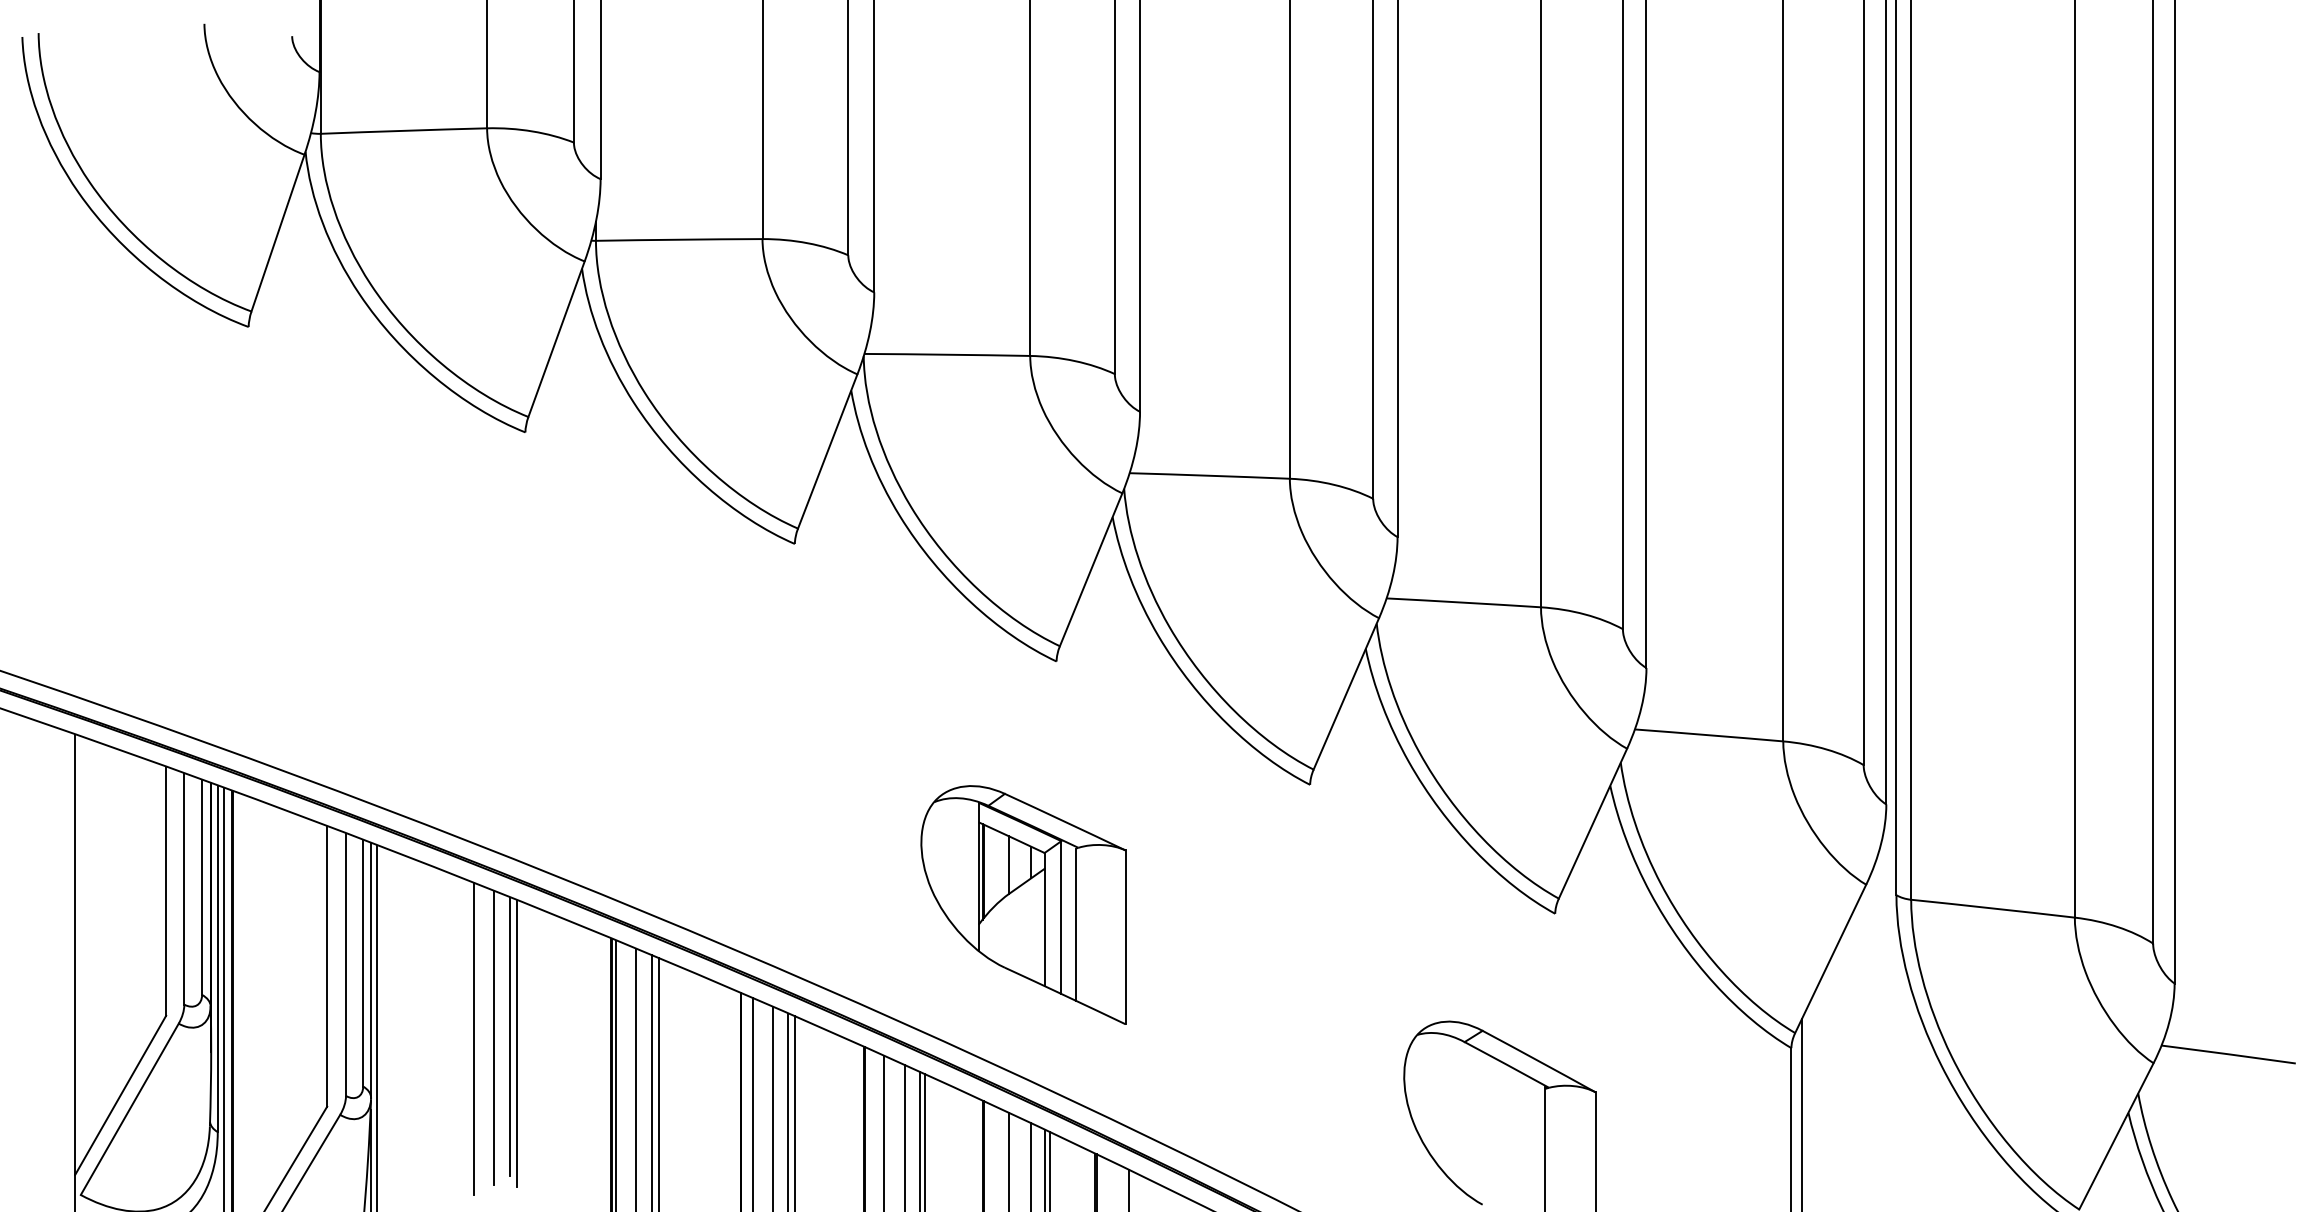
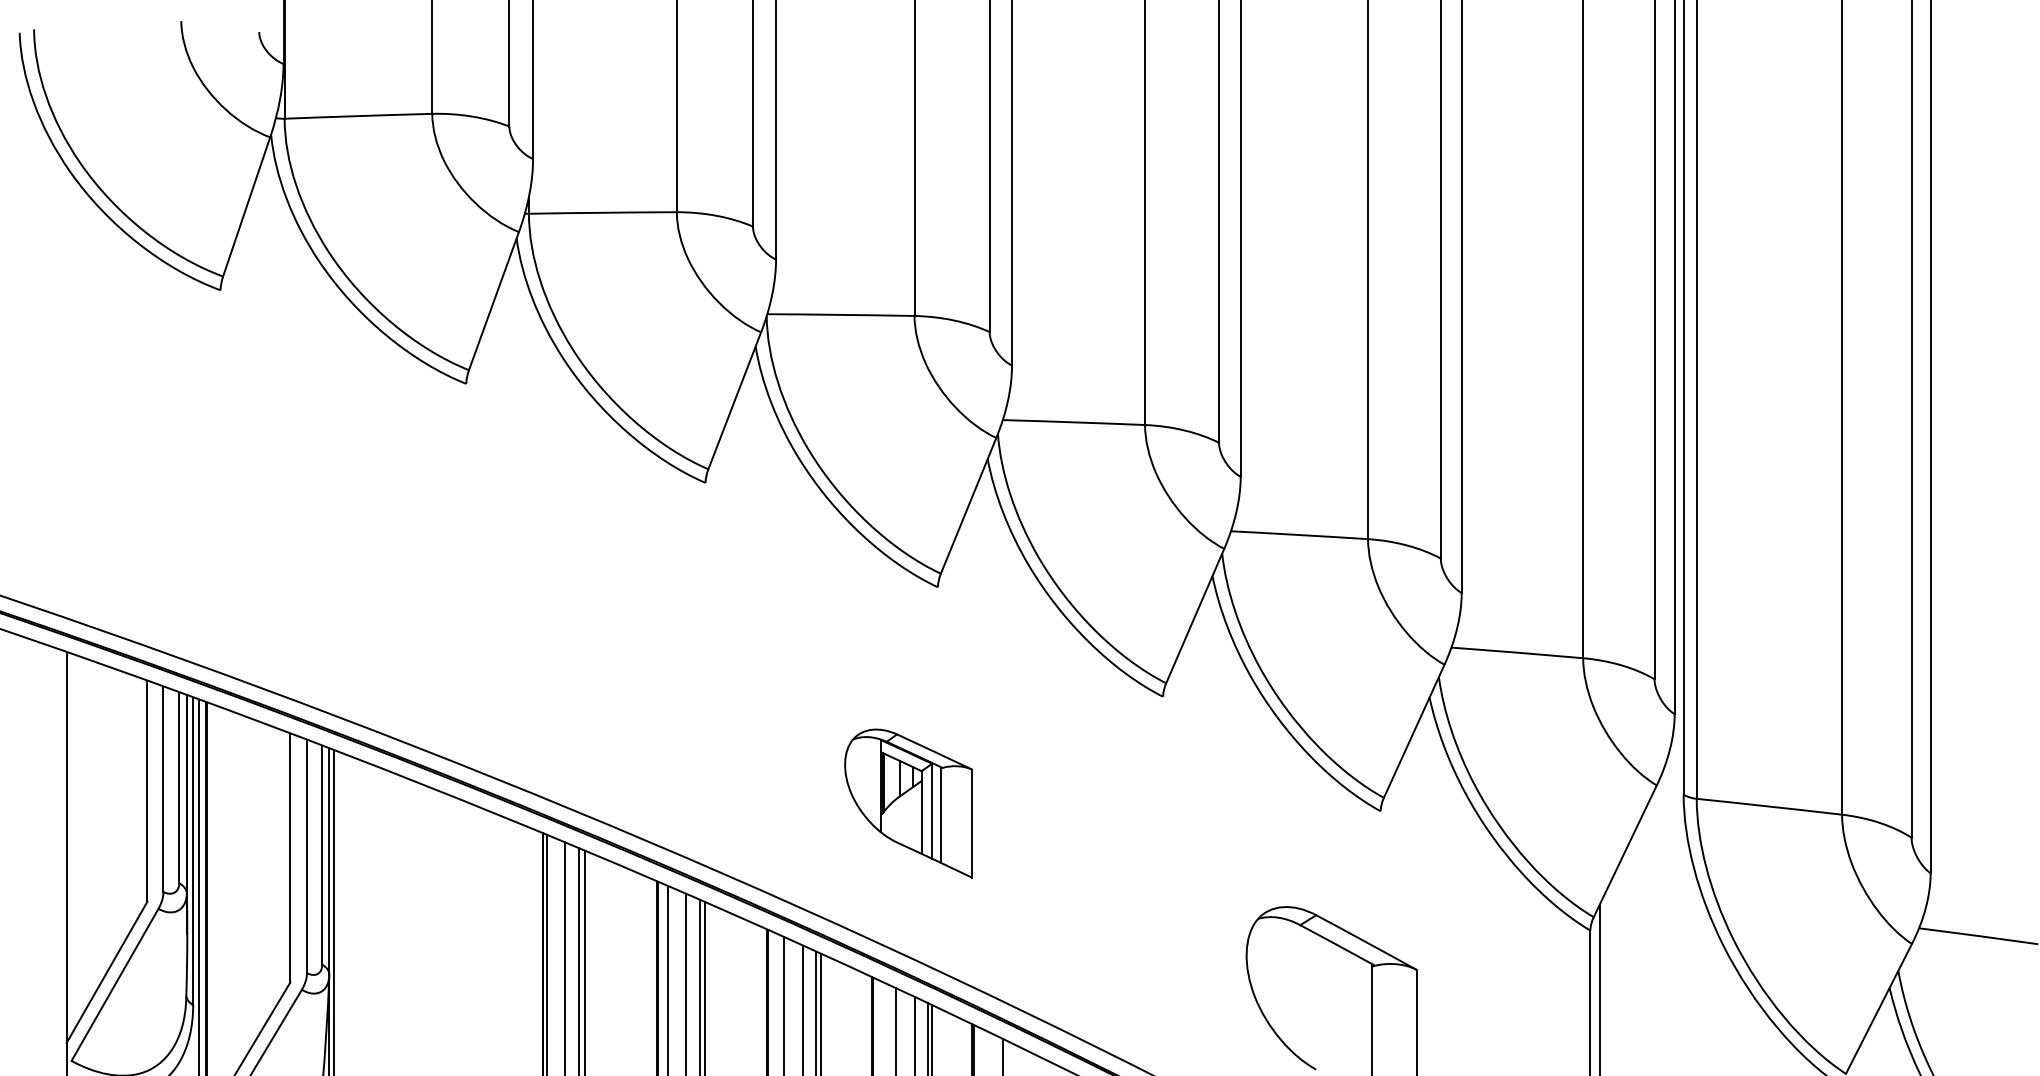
part: (1023, 904) -> (908, 803), size x0.7
line: (510, 1036) -> (453, 920), removed
line: (493, 1038) -> (437, 922), removed
line: (474, 1039) -> (421, 922), removed
line: (517, 1043) -> (459, 926), removed

